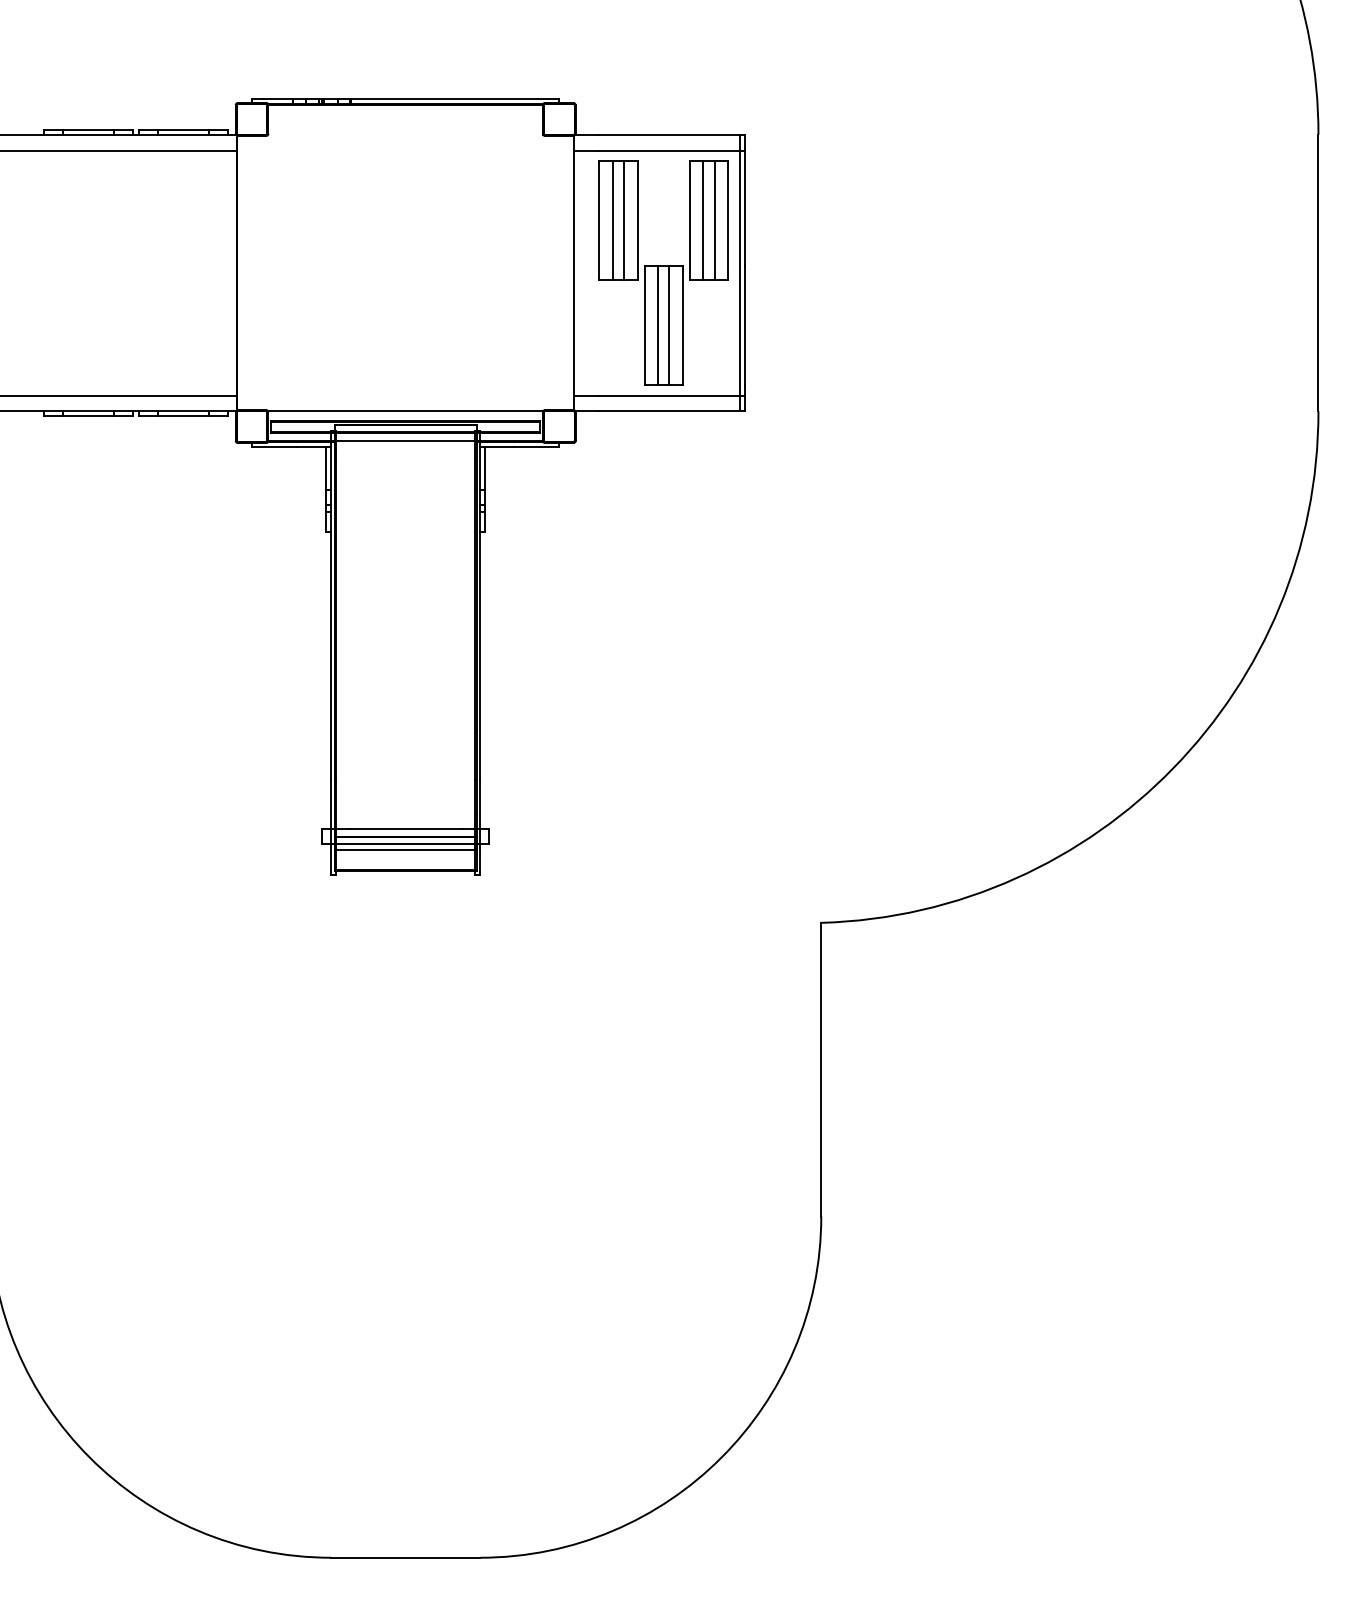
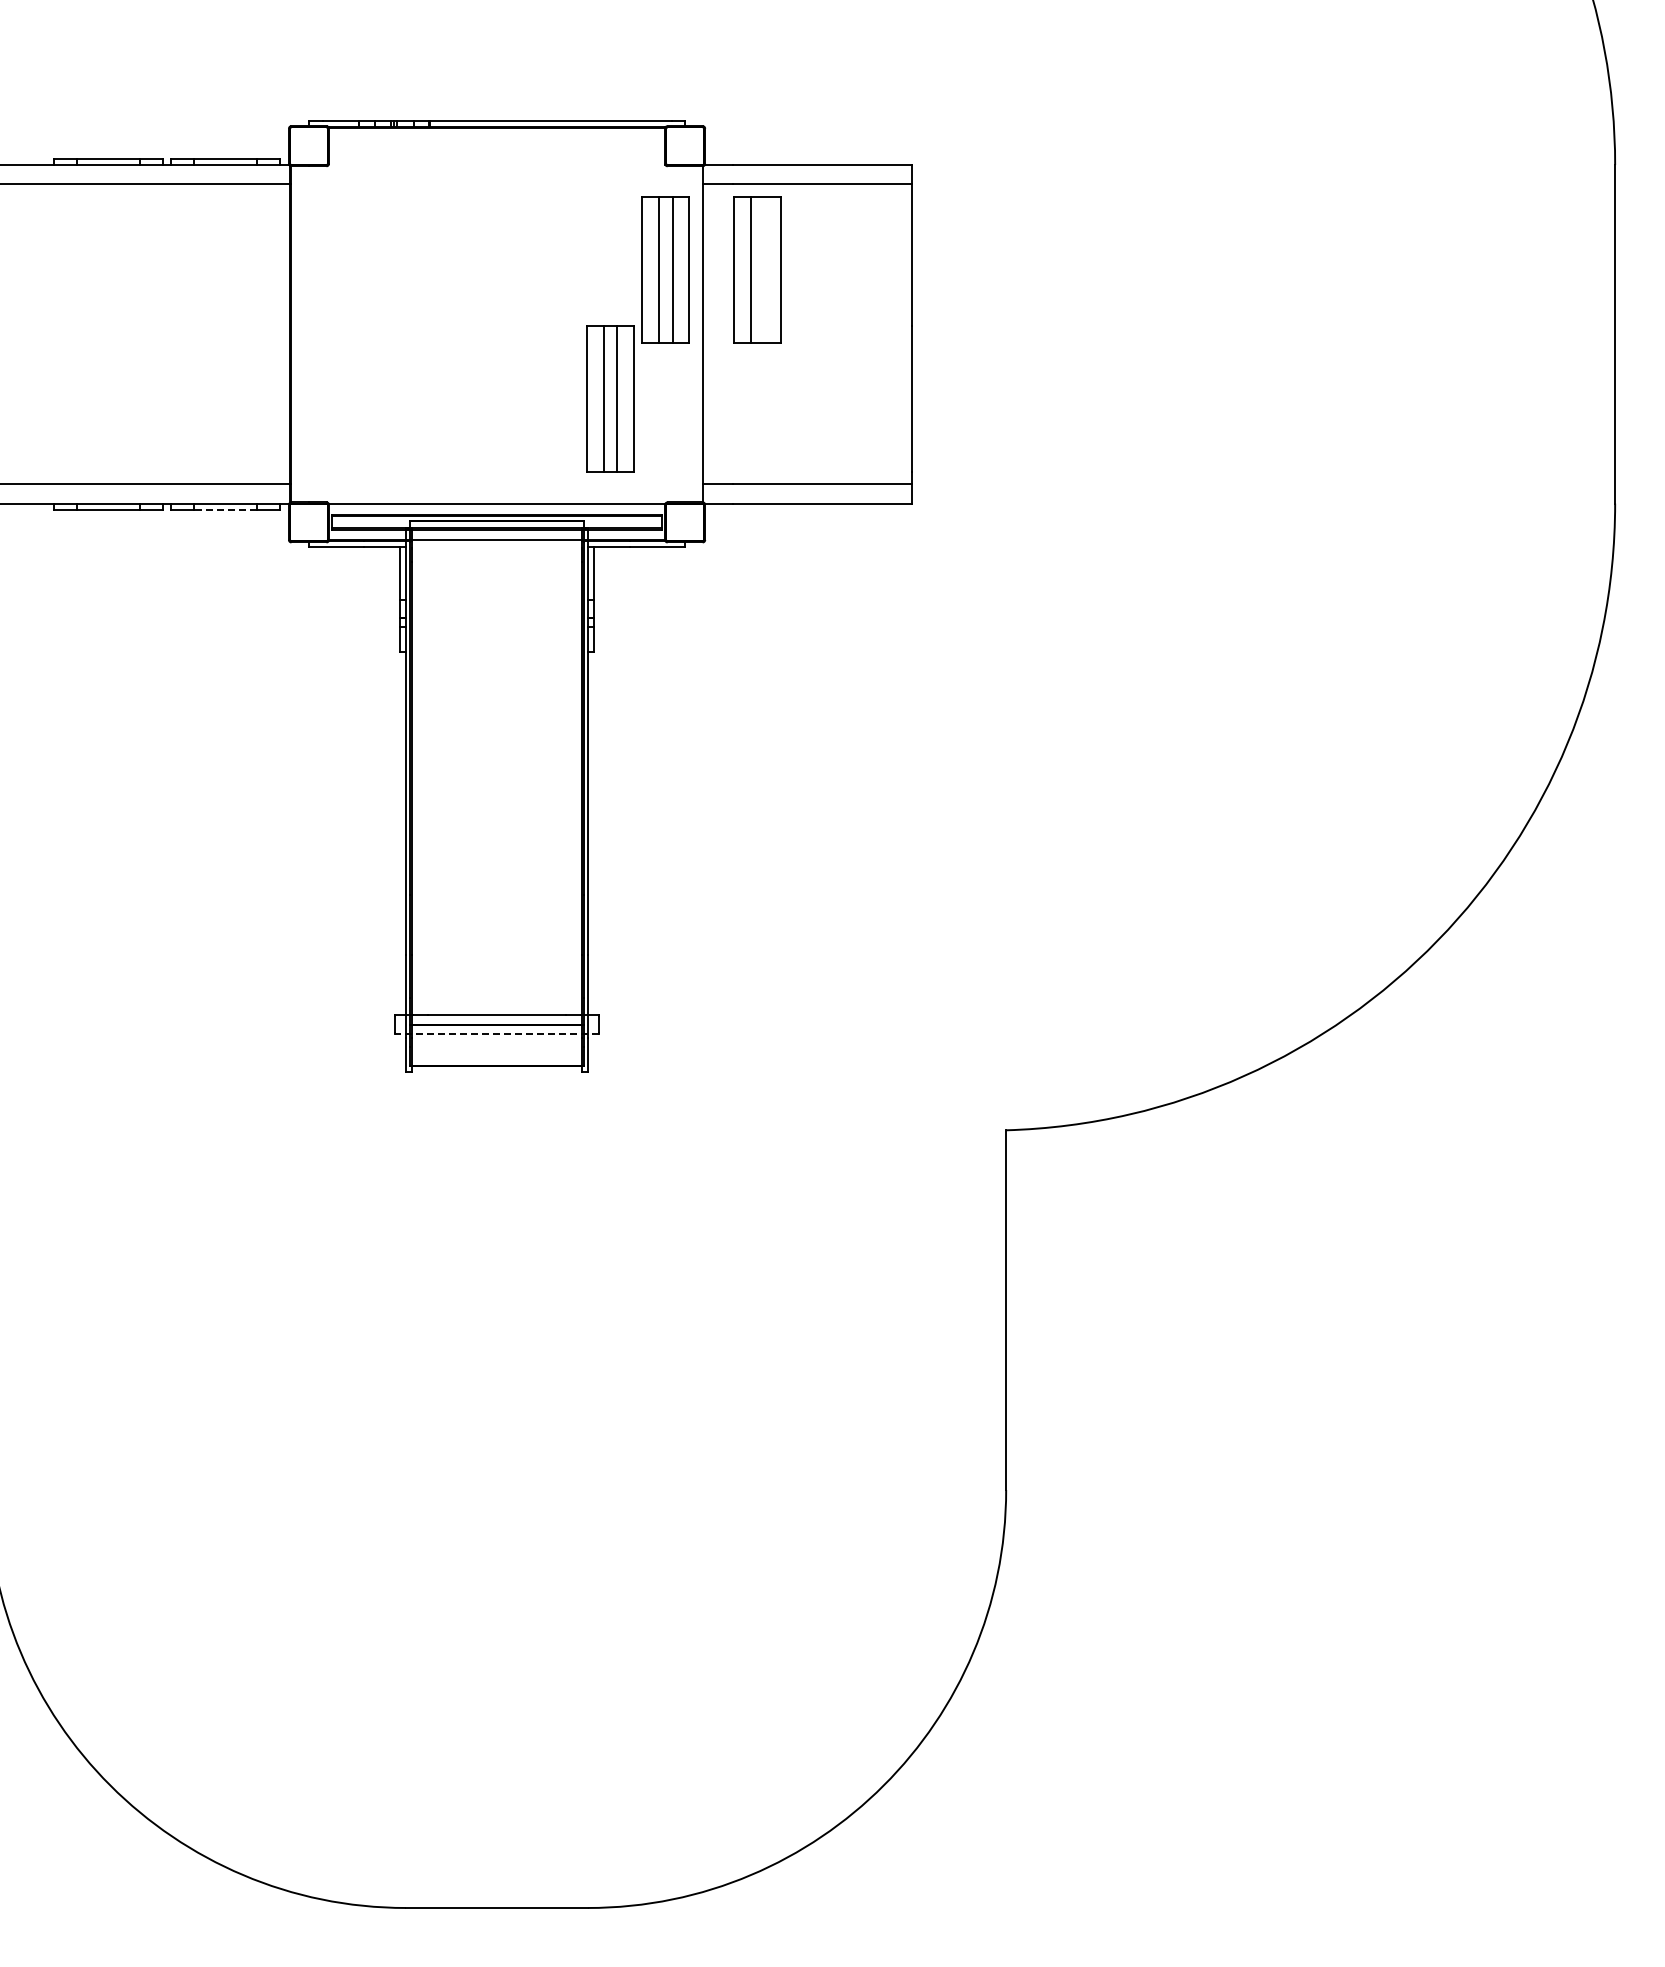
line: (623, 220) -> (764, 269), removed
part: (686, 273) -> (637, 334), moved
line: (739, 273) -> (906, 334), removed
line: (183, 416) -> (224, 509), solid -> dashed
line: (405, 844) -> (496, 1034), solid -> dashed
line: (406, 850) -> (497, 1041), removed

